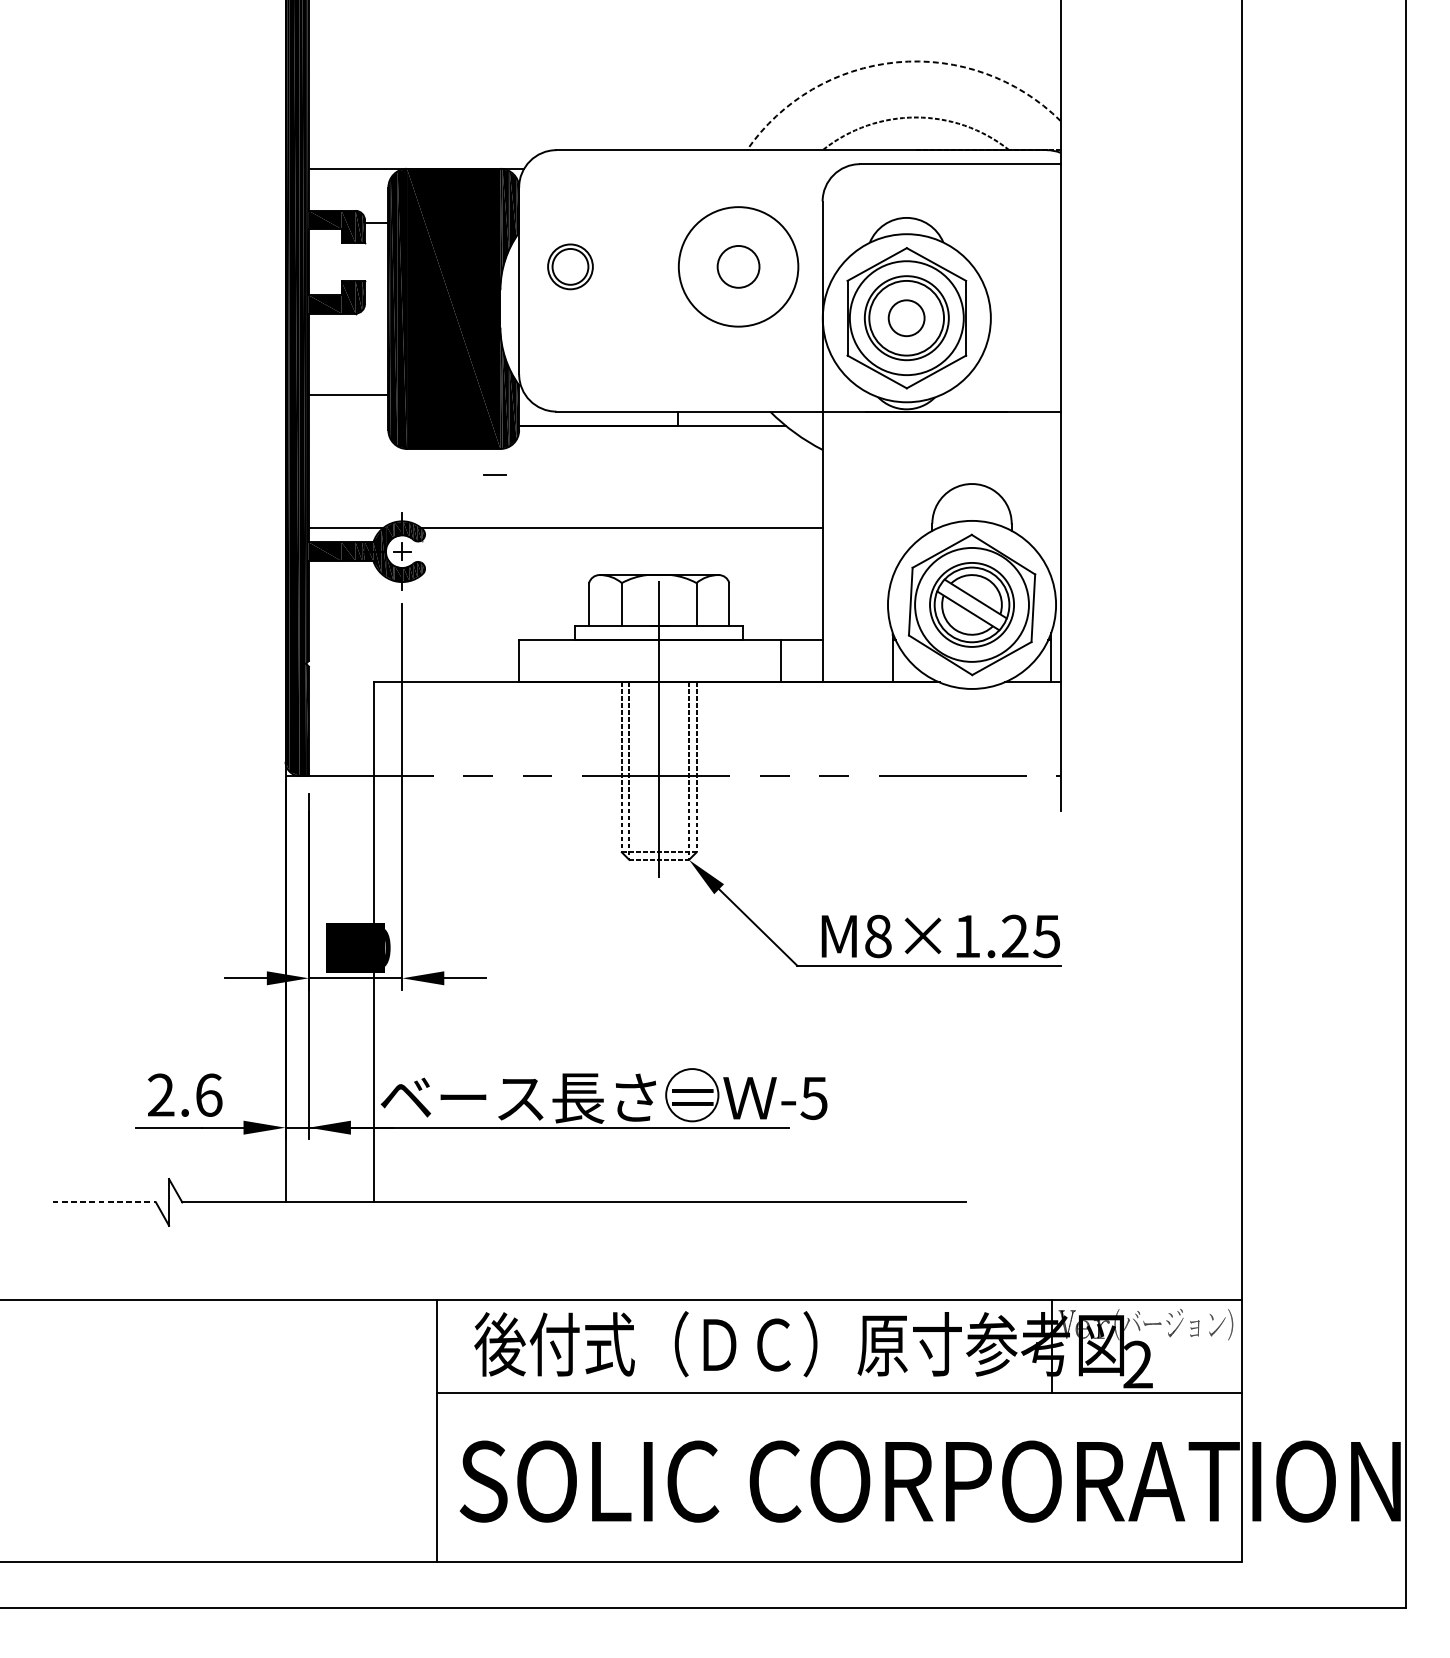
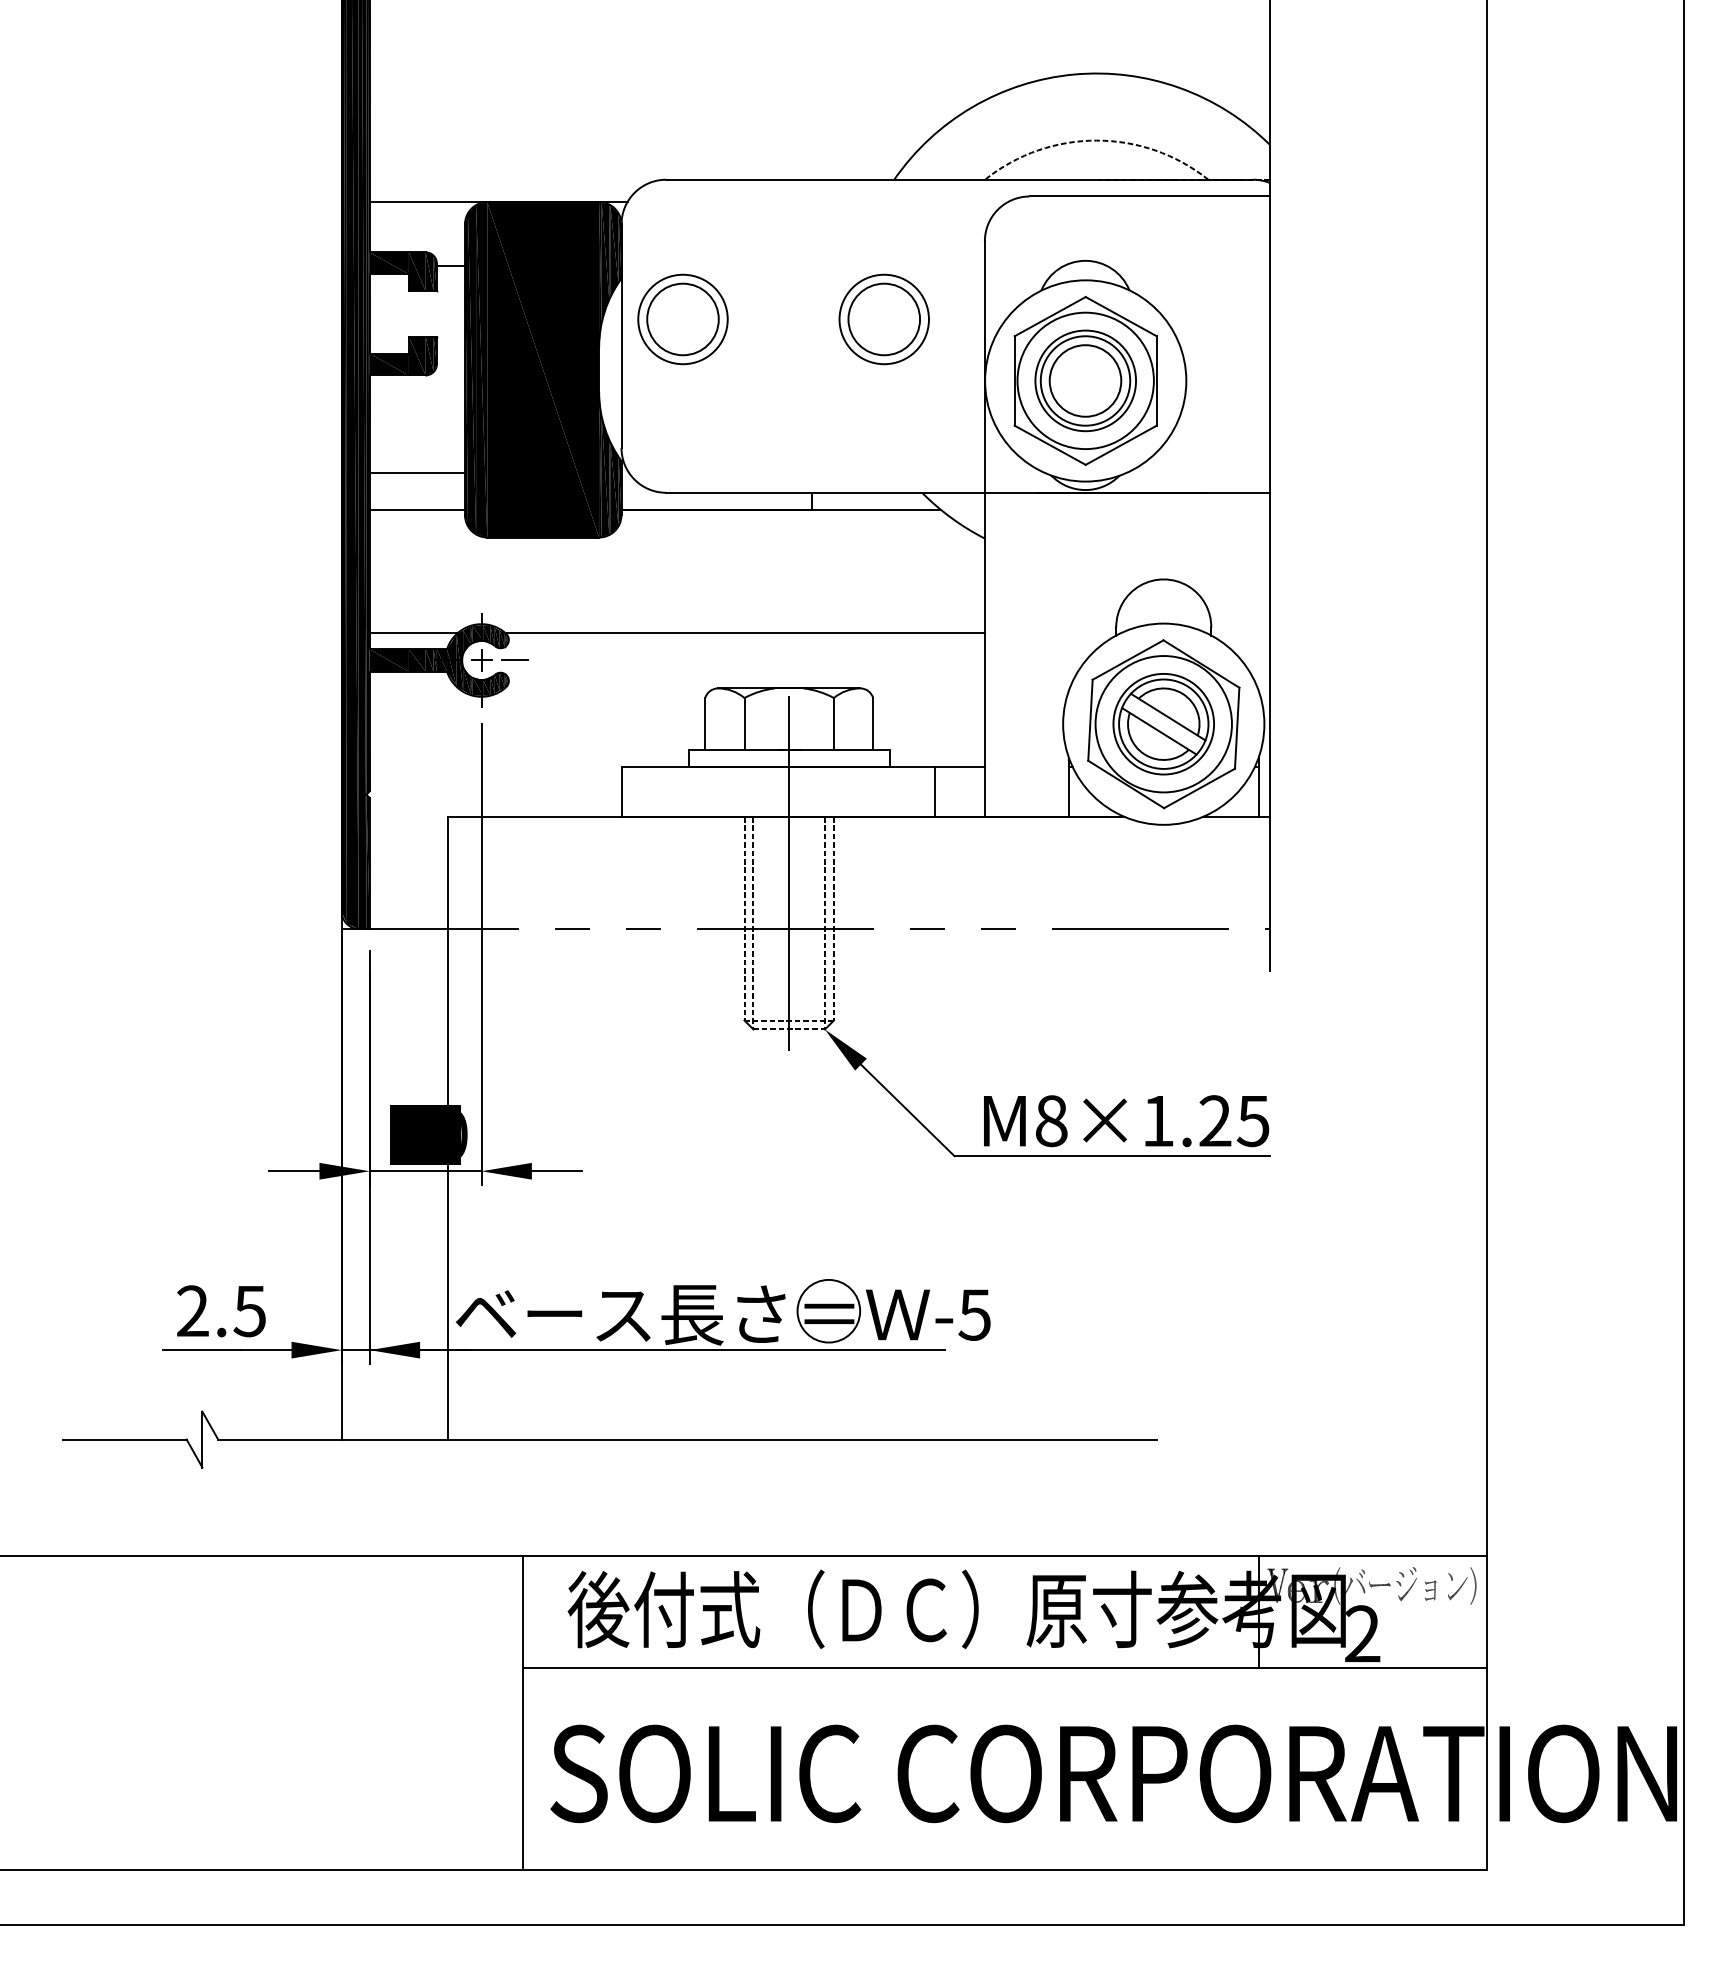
arc: (896, 62) -> (1073, 74), dashed -> solid
part: (570, 266) -> (682, 319), size x1.67
circle: (737, 266) -> (883, 319), size x0.62
circle: (738, 266) -> (884, 319), size x1.43
circle: (906, 317) -> (1085, 380), size x1.67
line: (347, 425) -> (416, 509), added
line: (494, 474) -> (514, 659), moved
text: (208, 1095) -> (249, 1311), 2.6 -> 2.5
line: (104, 1202) -> (124, 1439), dashed -> solid

